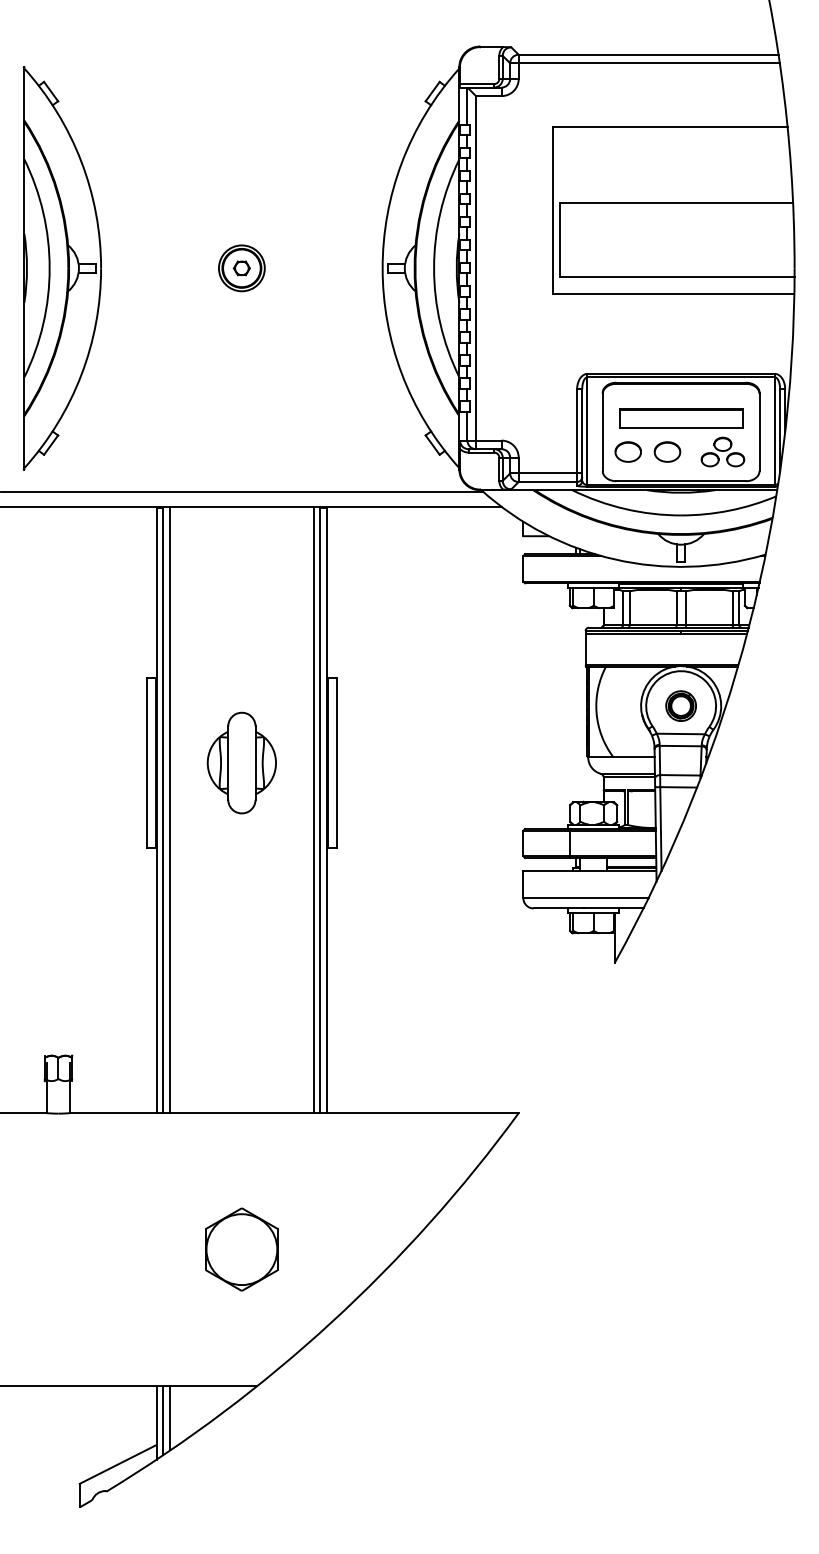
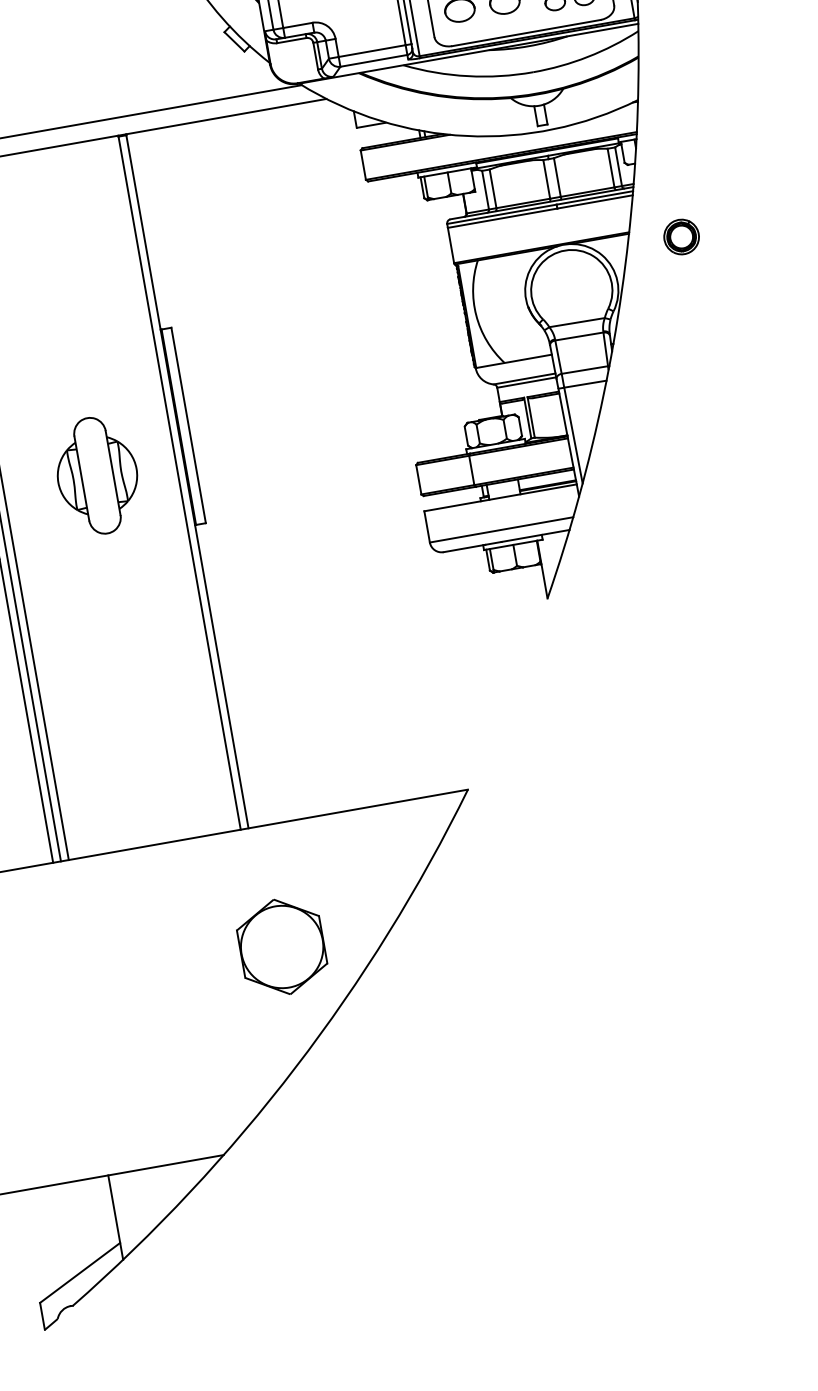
part: (680, 705) -> (680, 236), moved
part: (241, 762) -> (96, 475), moved
line: (313, 810) -> (171, 484), removed
part: (241, 1249) -> (281, 946), moved
line: (170, 1418) -> (130, 1209), removed
line: (163, 1420) -> (123, 1213), removed

